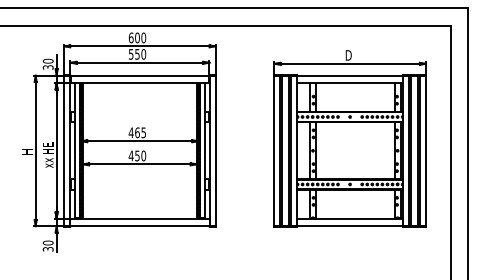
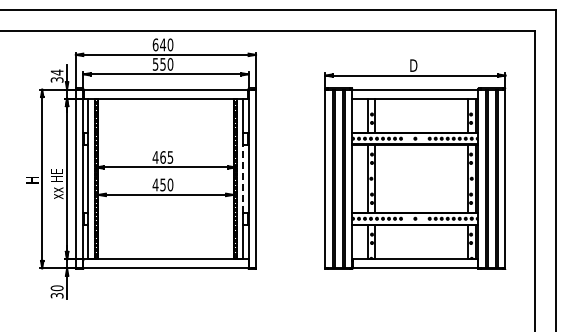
text: (137, 37) -> (163, 44), 600 -> 640
text: (47, 61) -> (56, 72), 30 -> 34
line: (205, 150) -> (243, 178), solid -> dashed

